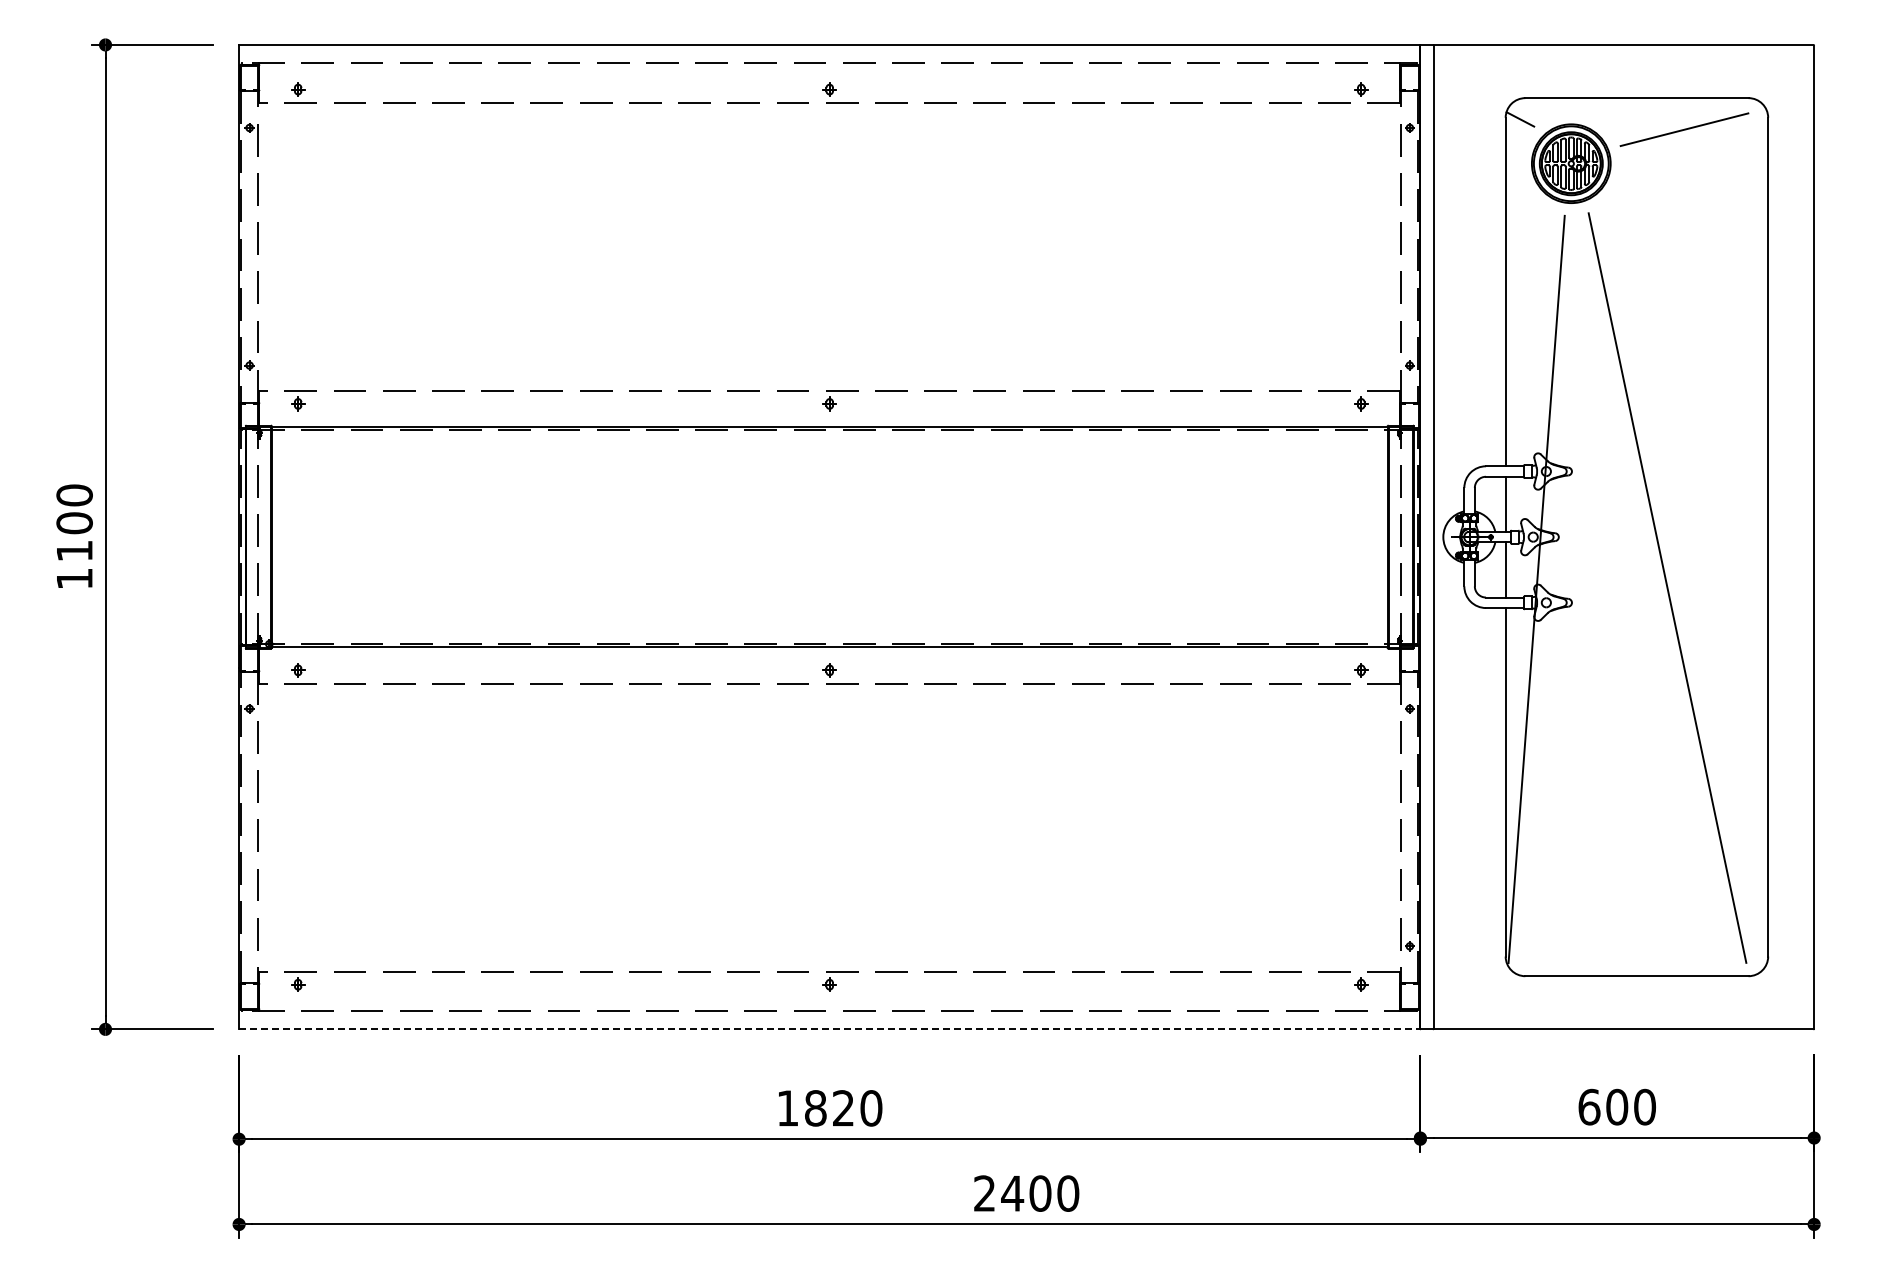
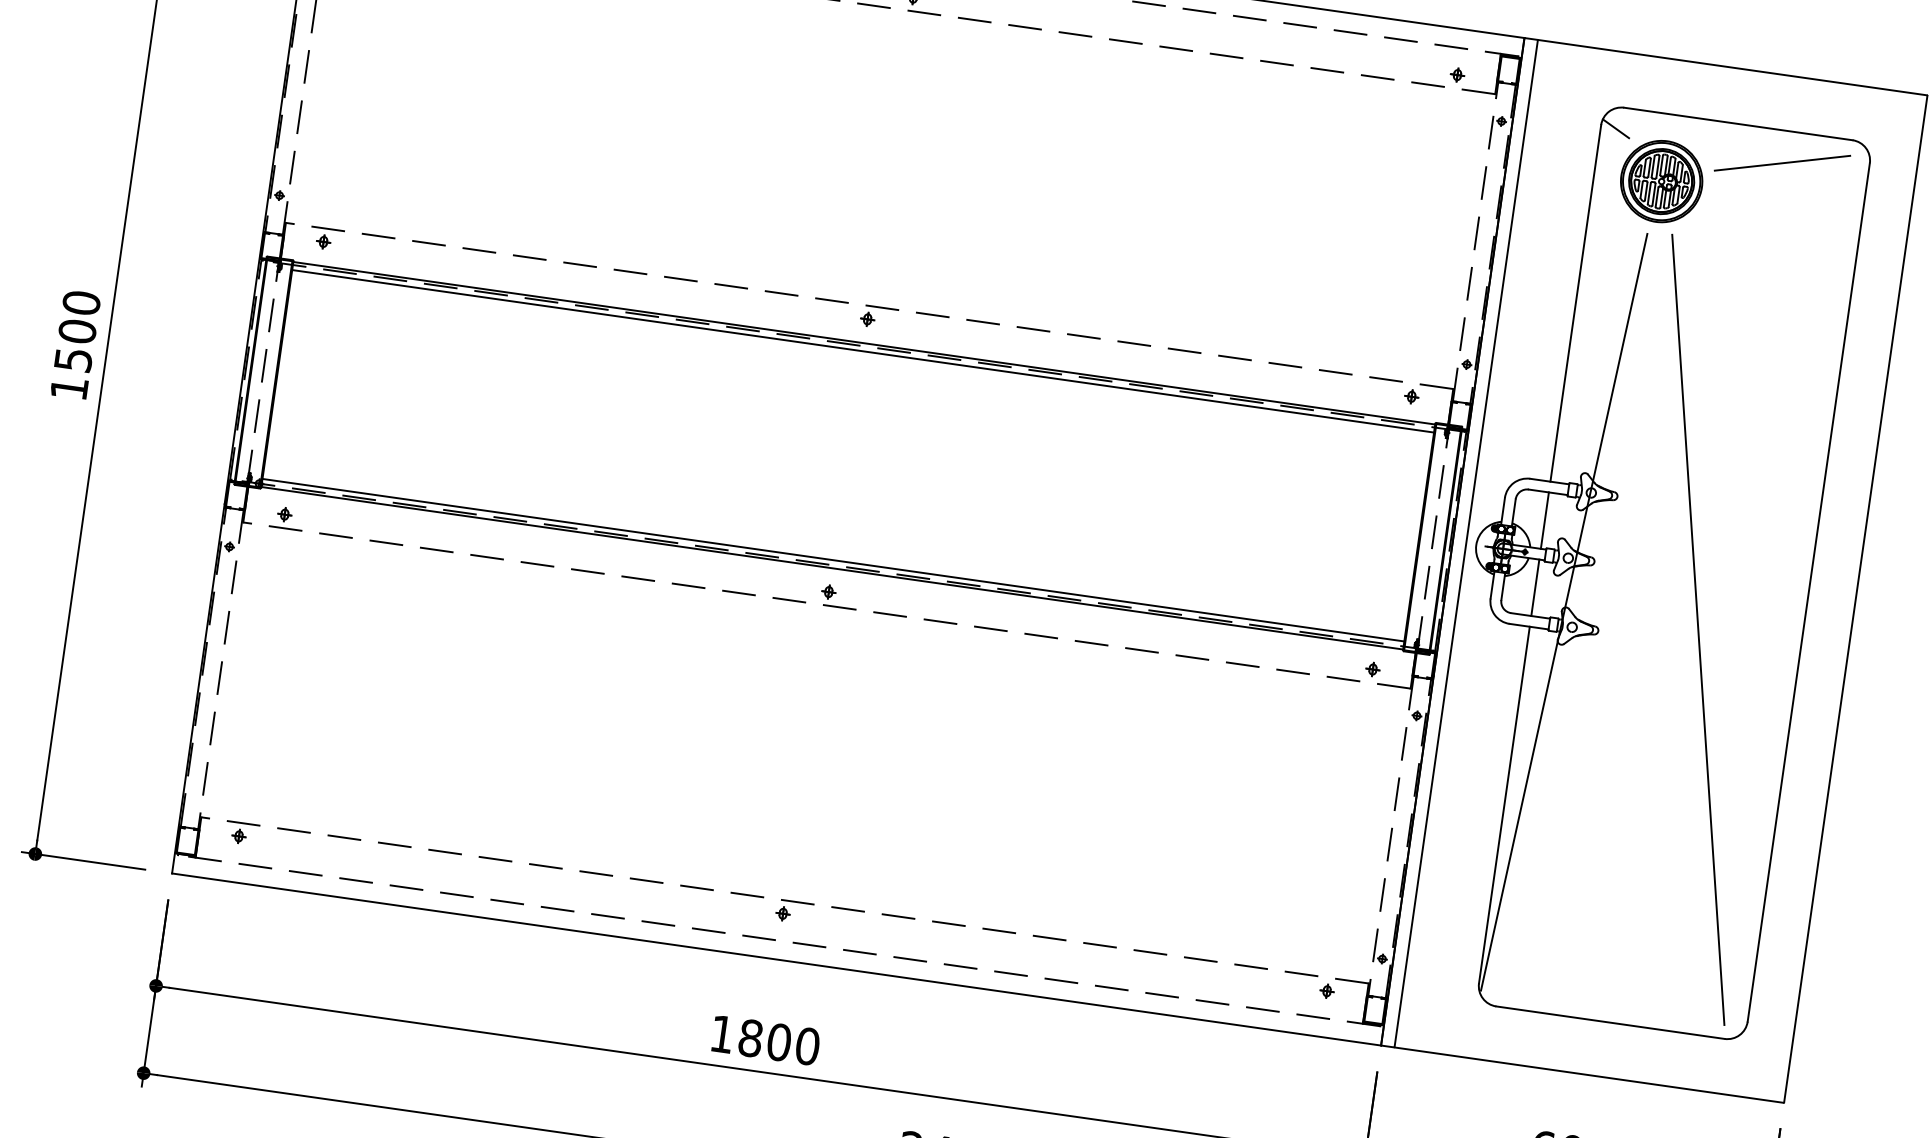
line: (829, 435) -> (862, 351), added
text: (74, 551) -> (73, 360), 1100 -> 1500
line: (829, 639) -> (833, 560), added
line: (829, 1029) -> (776, 959), dashed -> solid
text: (843, 1108) -> (779, 1042), 1820 -> 1800

